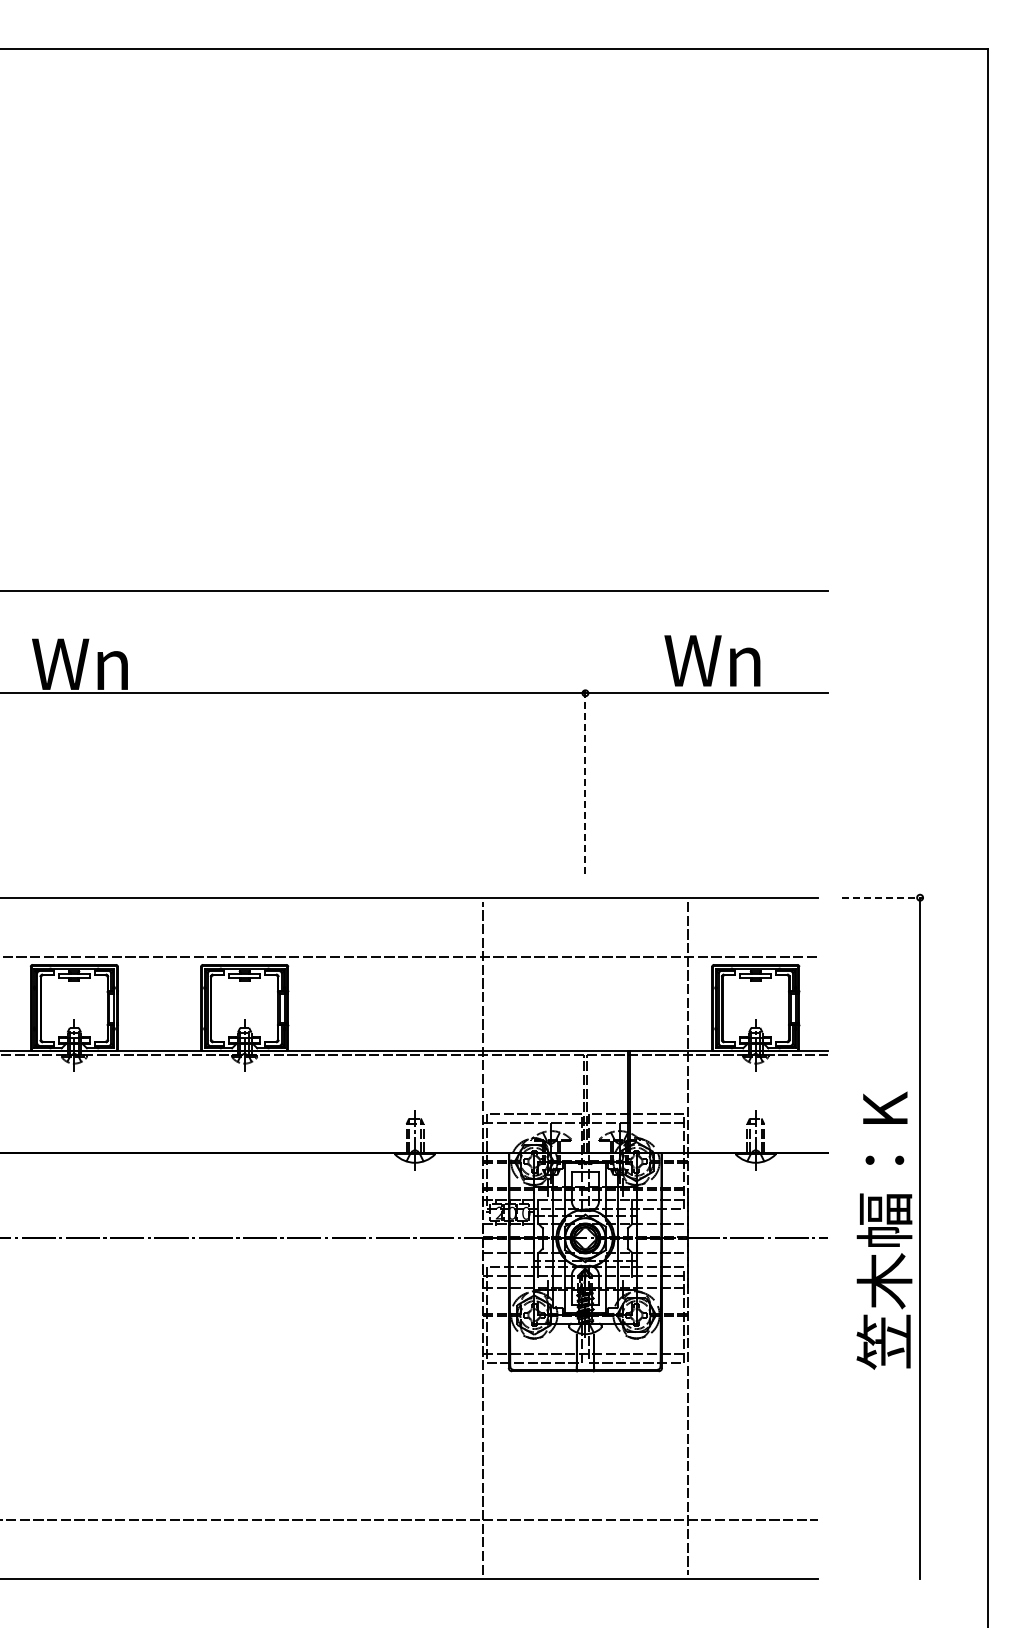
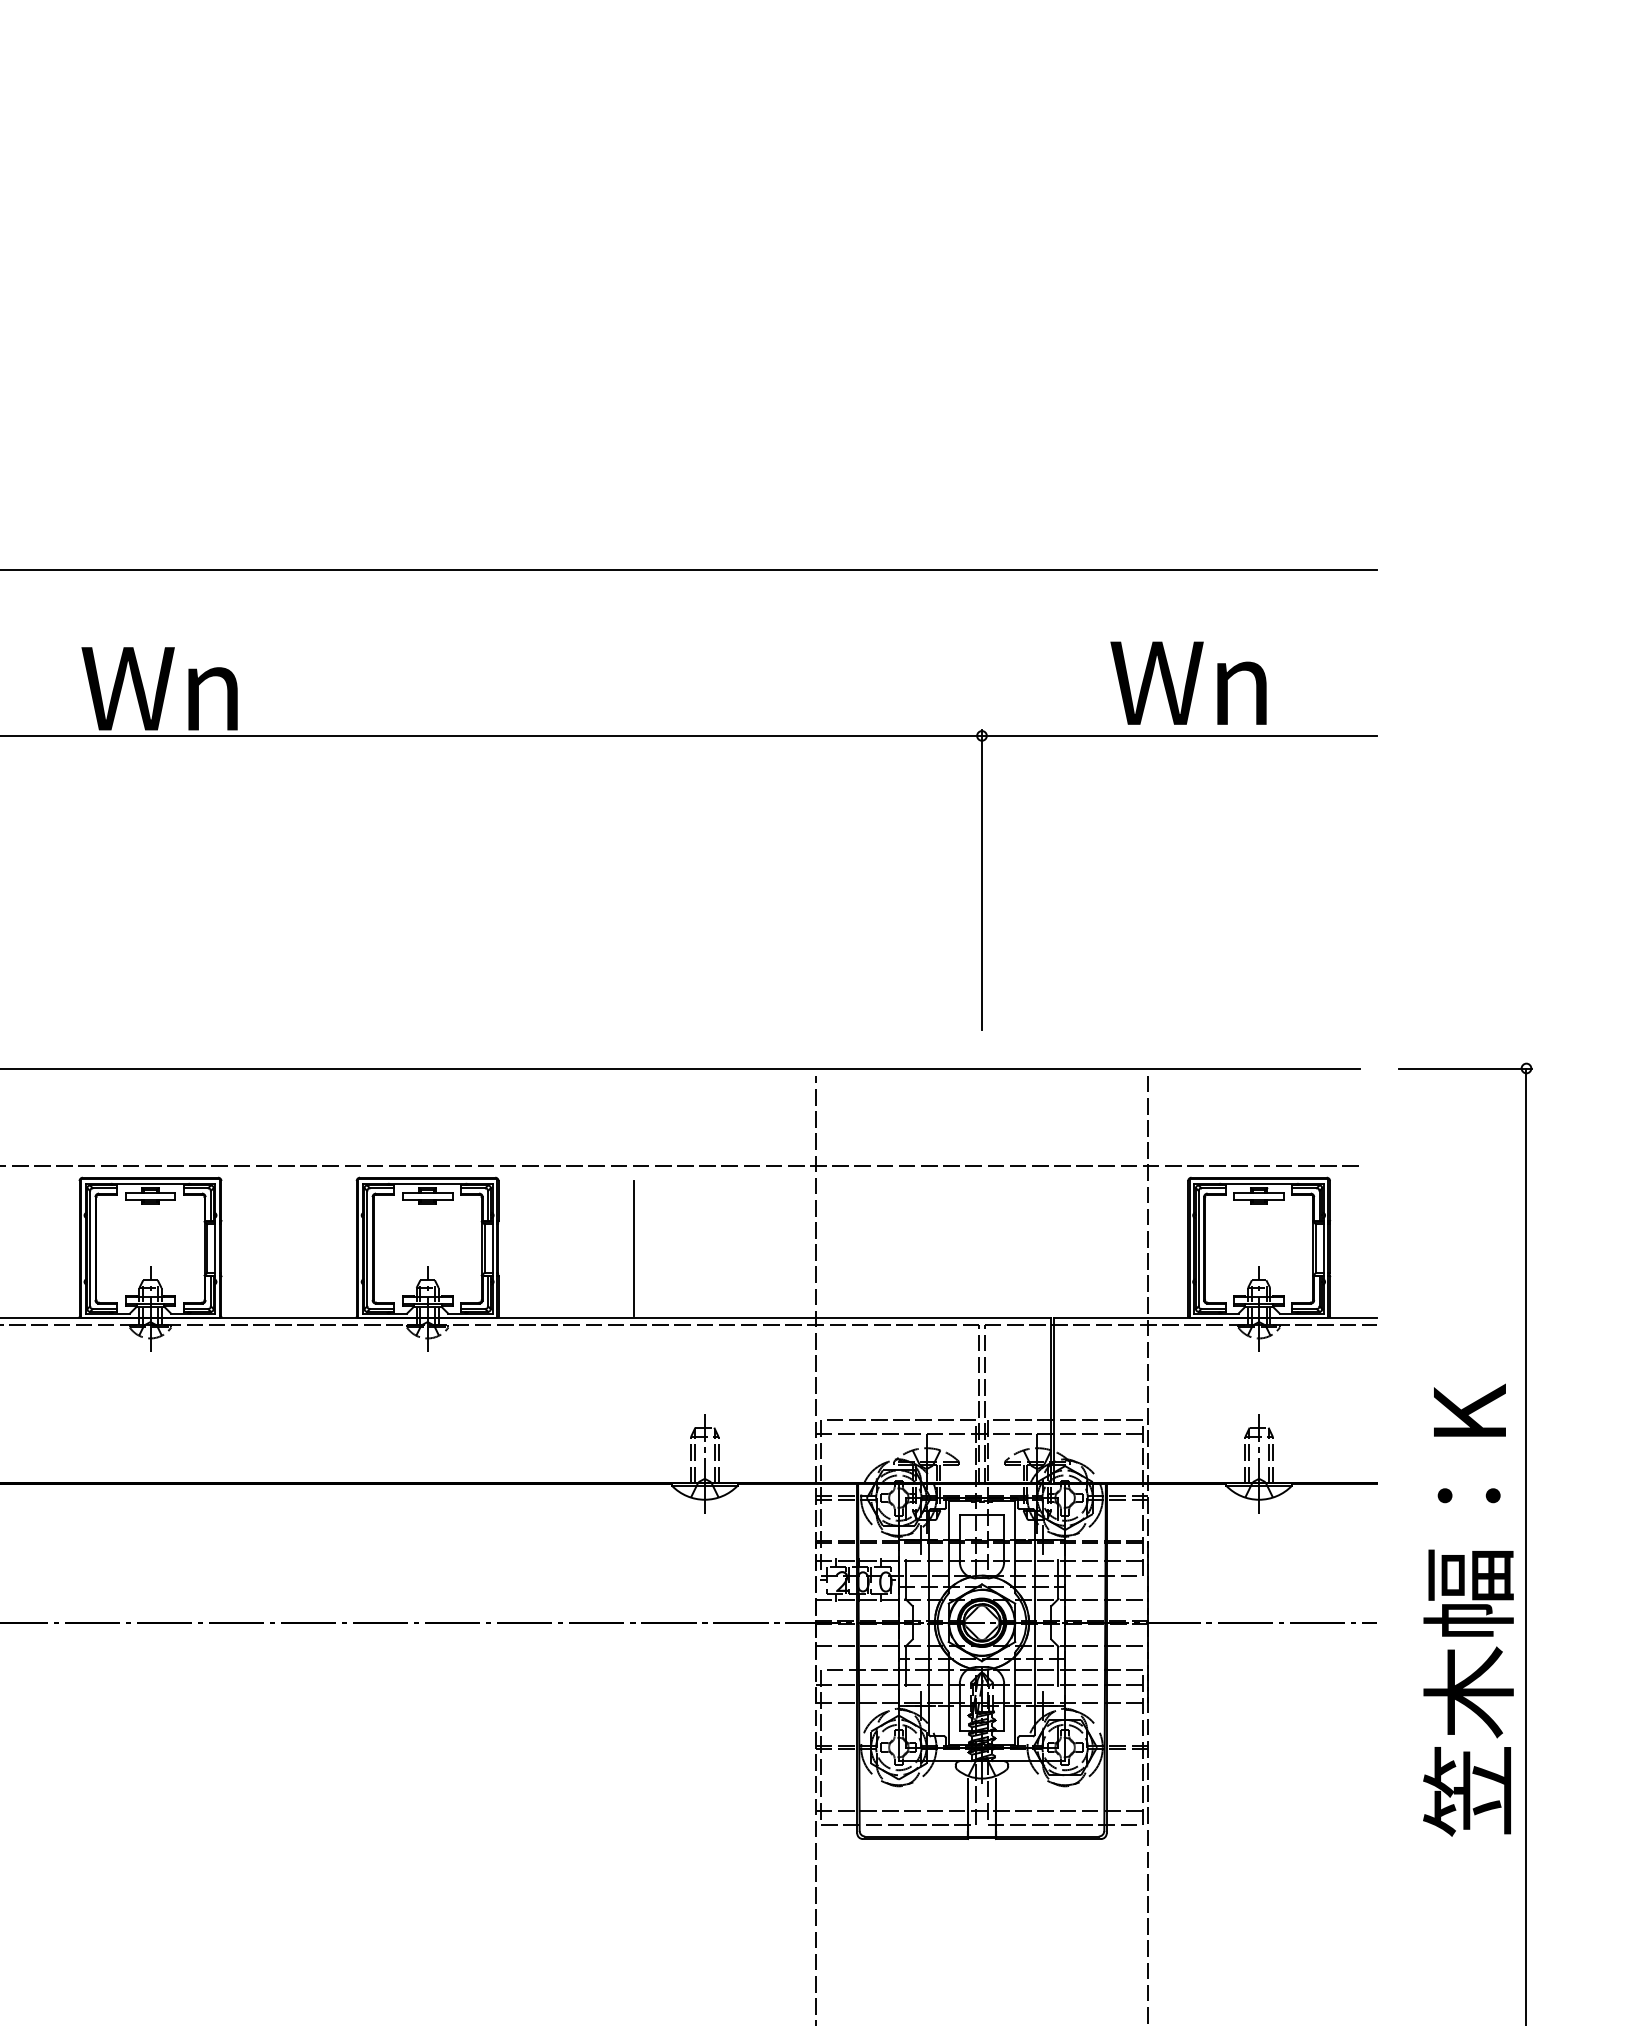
line: (585, 781) -> (982, 879), dashed -> solid
line: (882, 897) -> (1465, 1068), dashed -> solid
line: (371, 1008) -> (633, 1248), added

